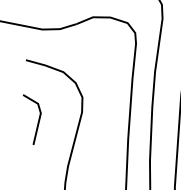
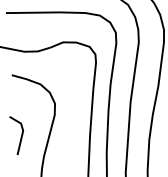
line: (37, 121) -> (20, 137), moved

